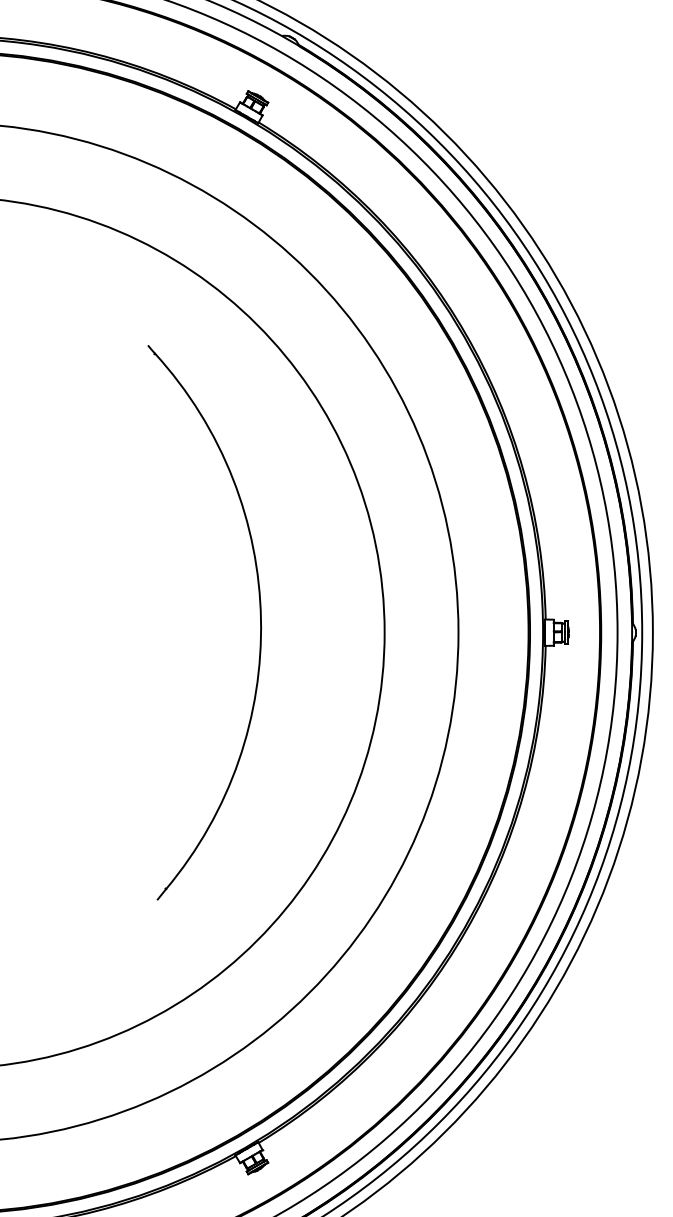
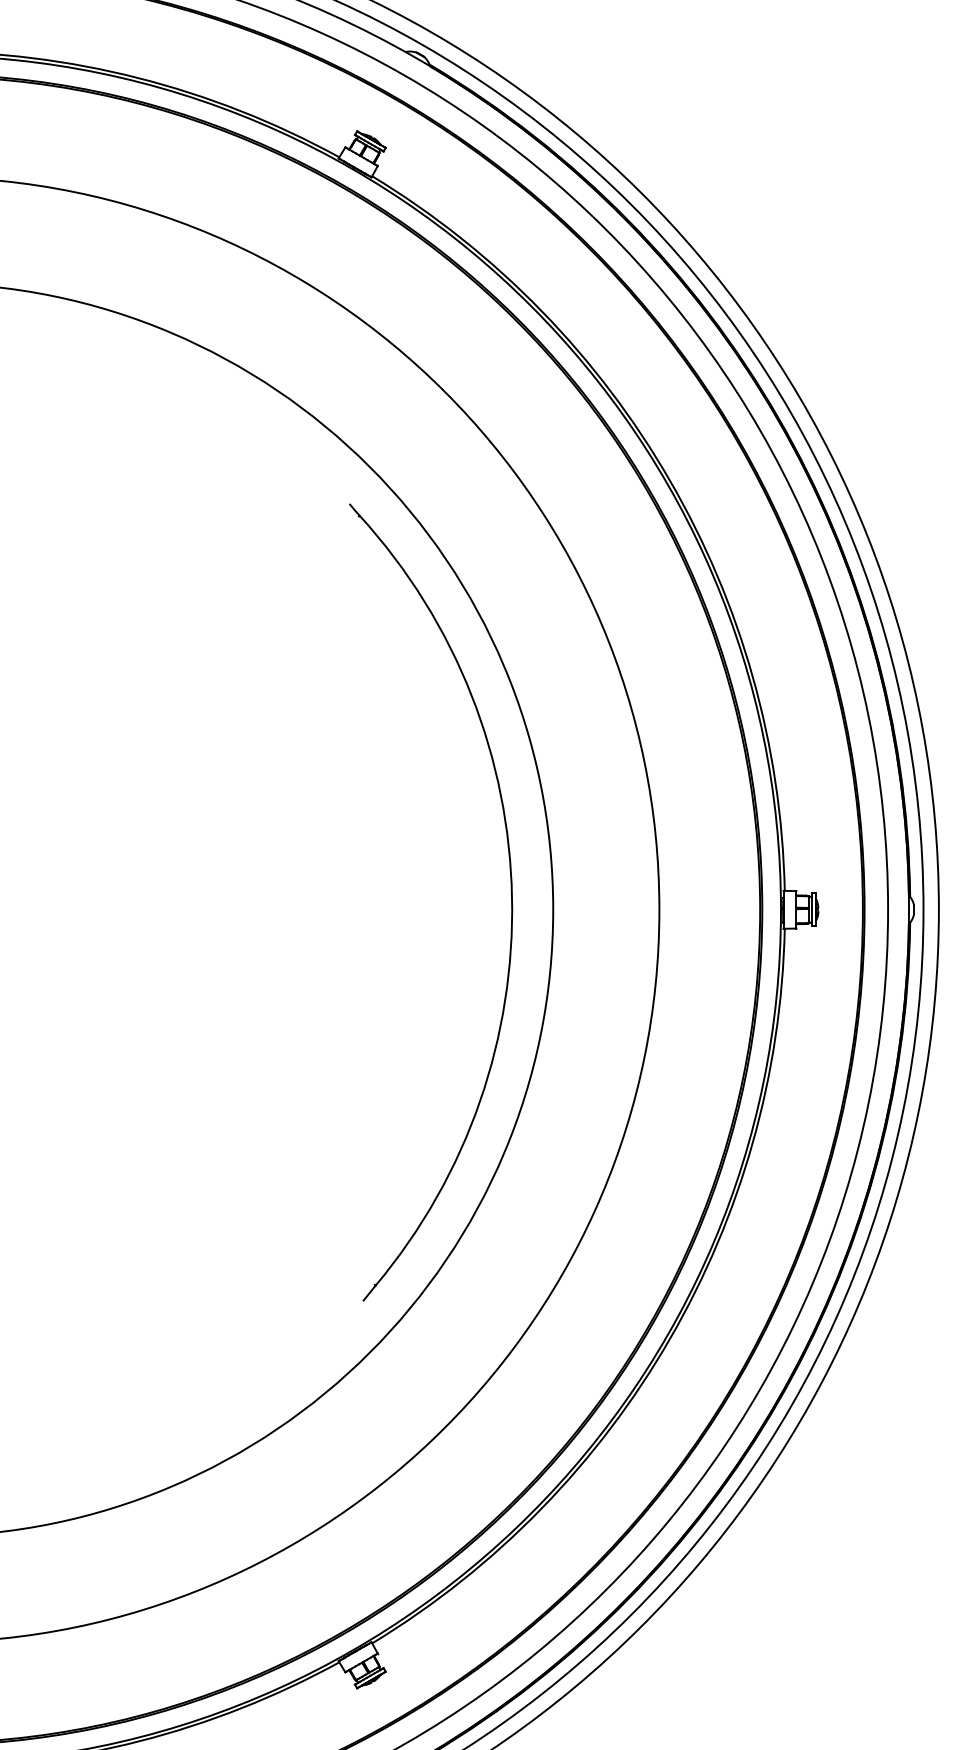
part: (259, 613) -> (509, 889), moved

